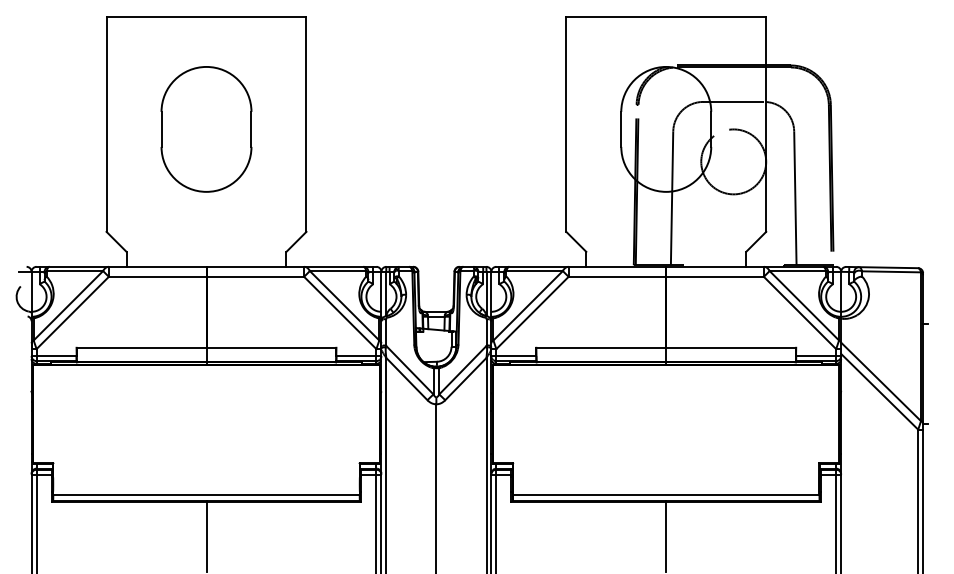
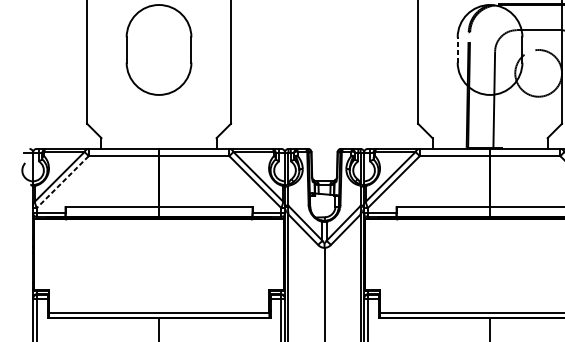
line: (621, 128) -> (457, 49), solid -> dashed
line: (72, 313) -> (62, 182), solid -> dashed

